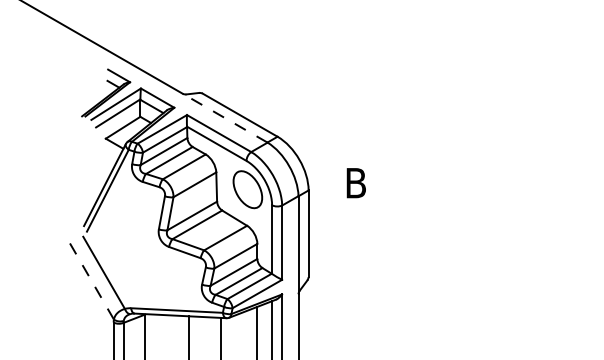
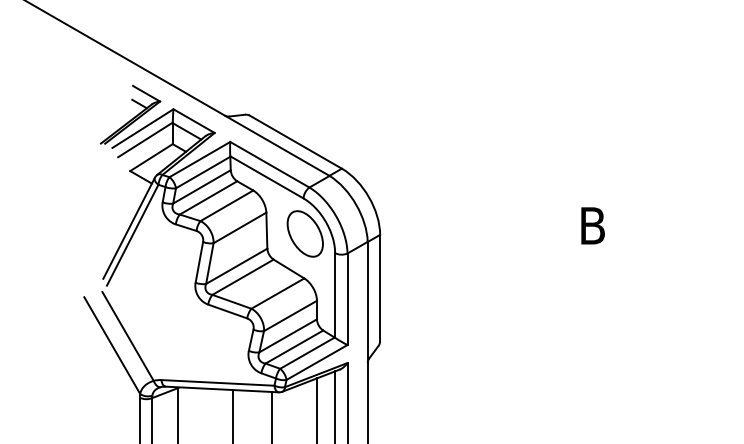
line: (225, 118) -> (277, 146), dashed -> solid
text: (355, 183) -> (592, 226), moved
line: (91, 279) -> (112, 344), dashed -> solid

